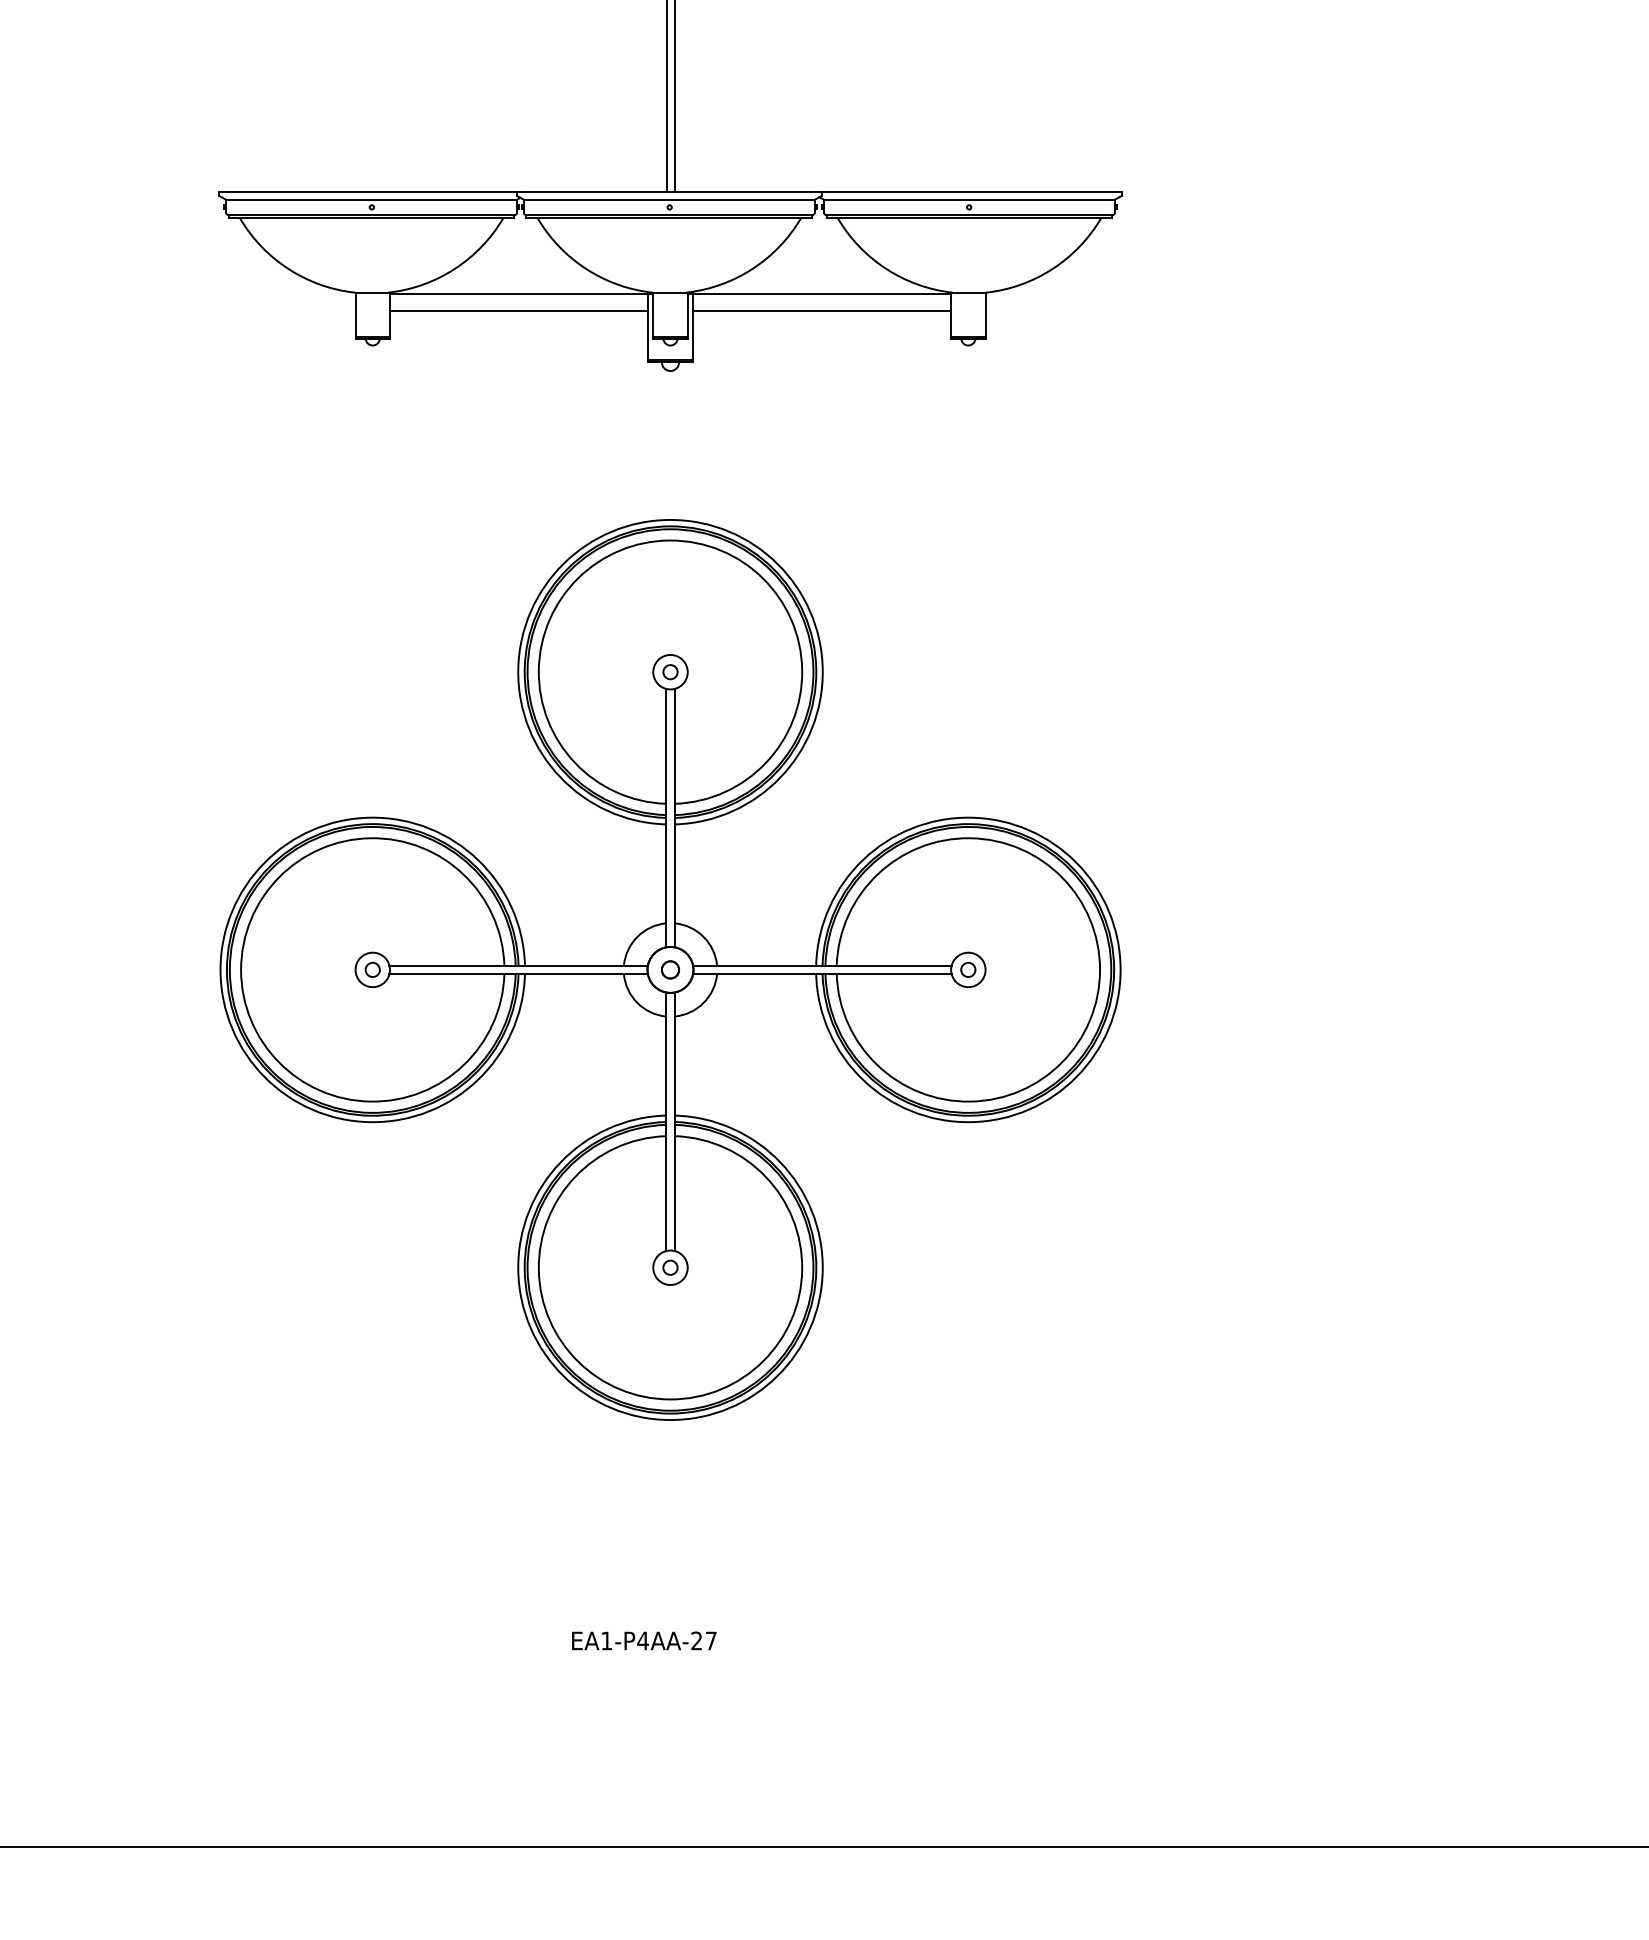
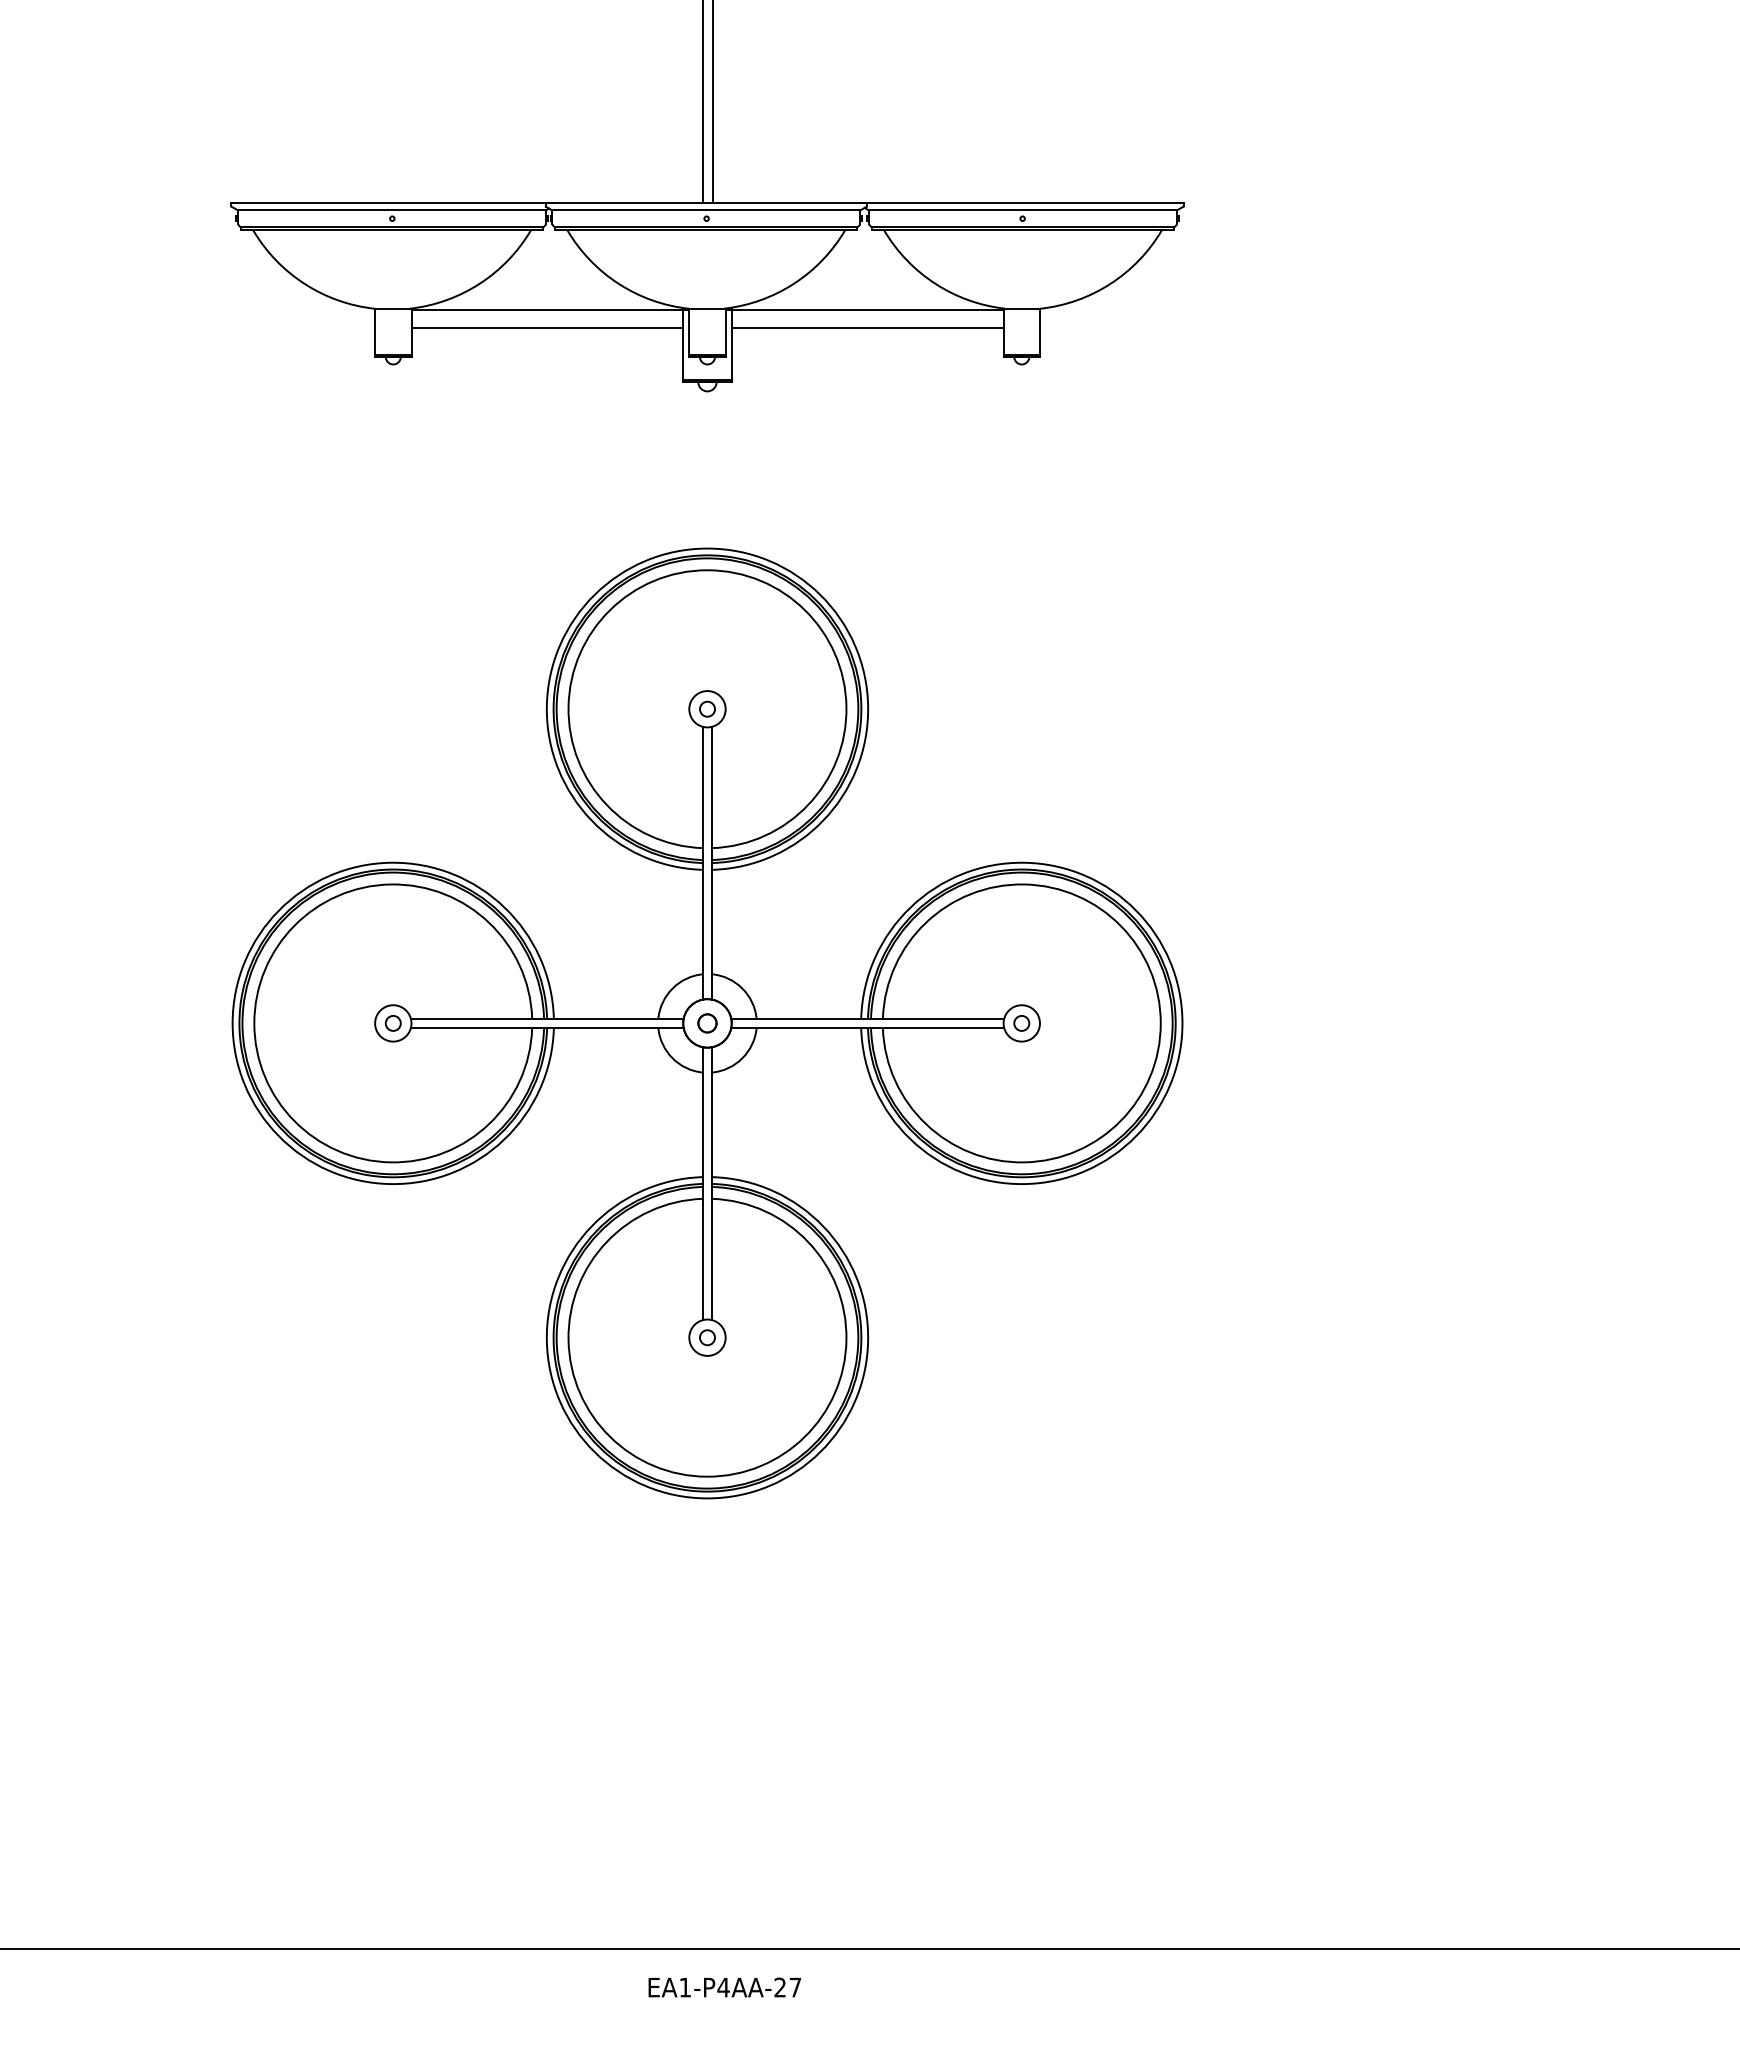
text: (643, 1640) -> (724, 1987), moved

